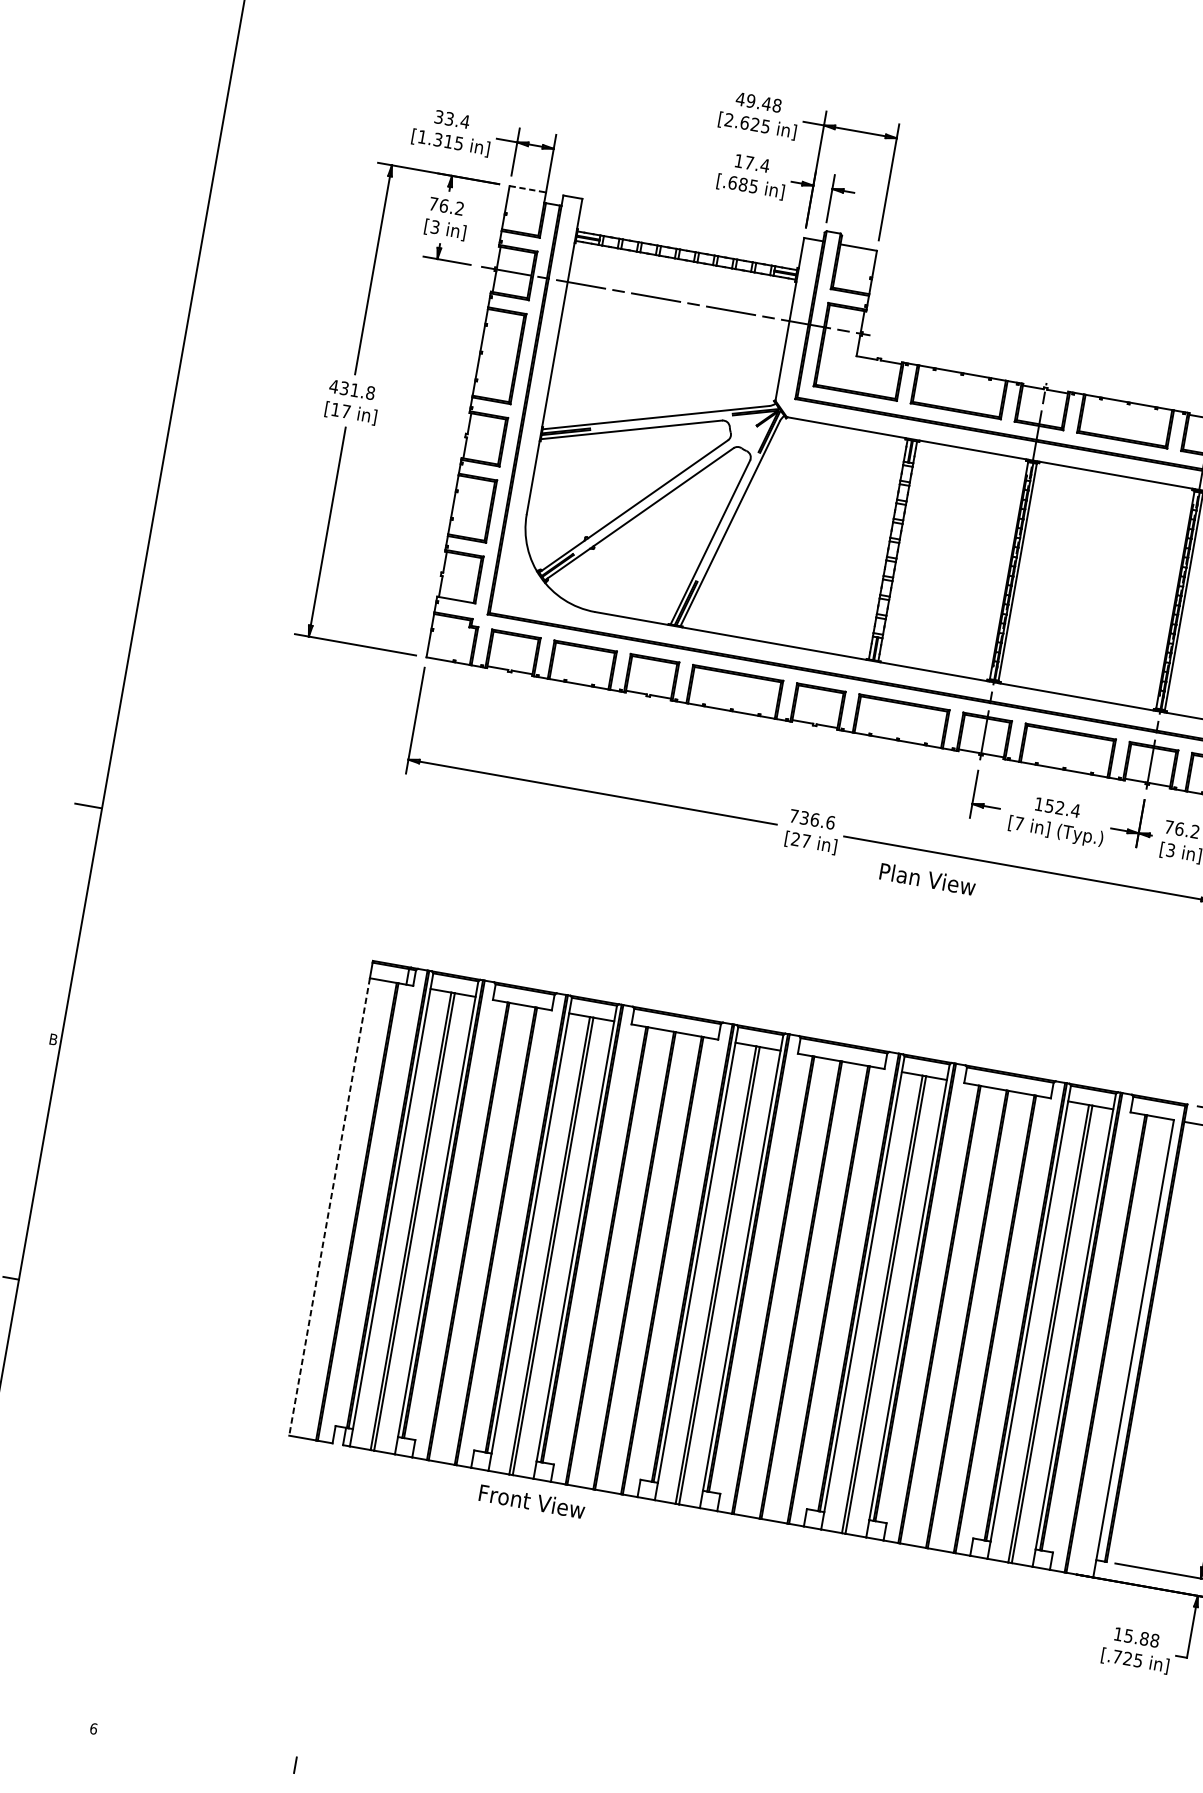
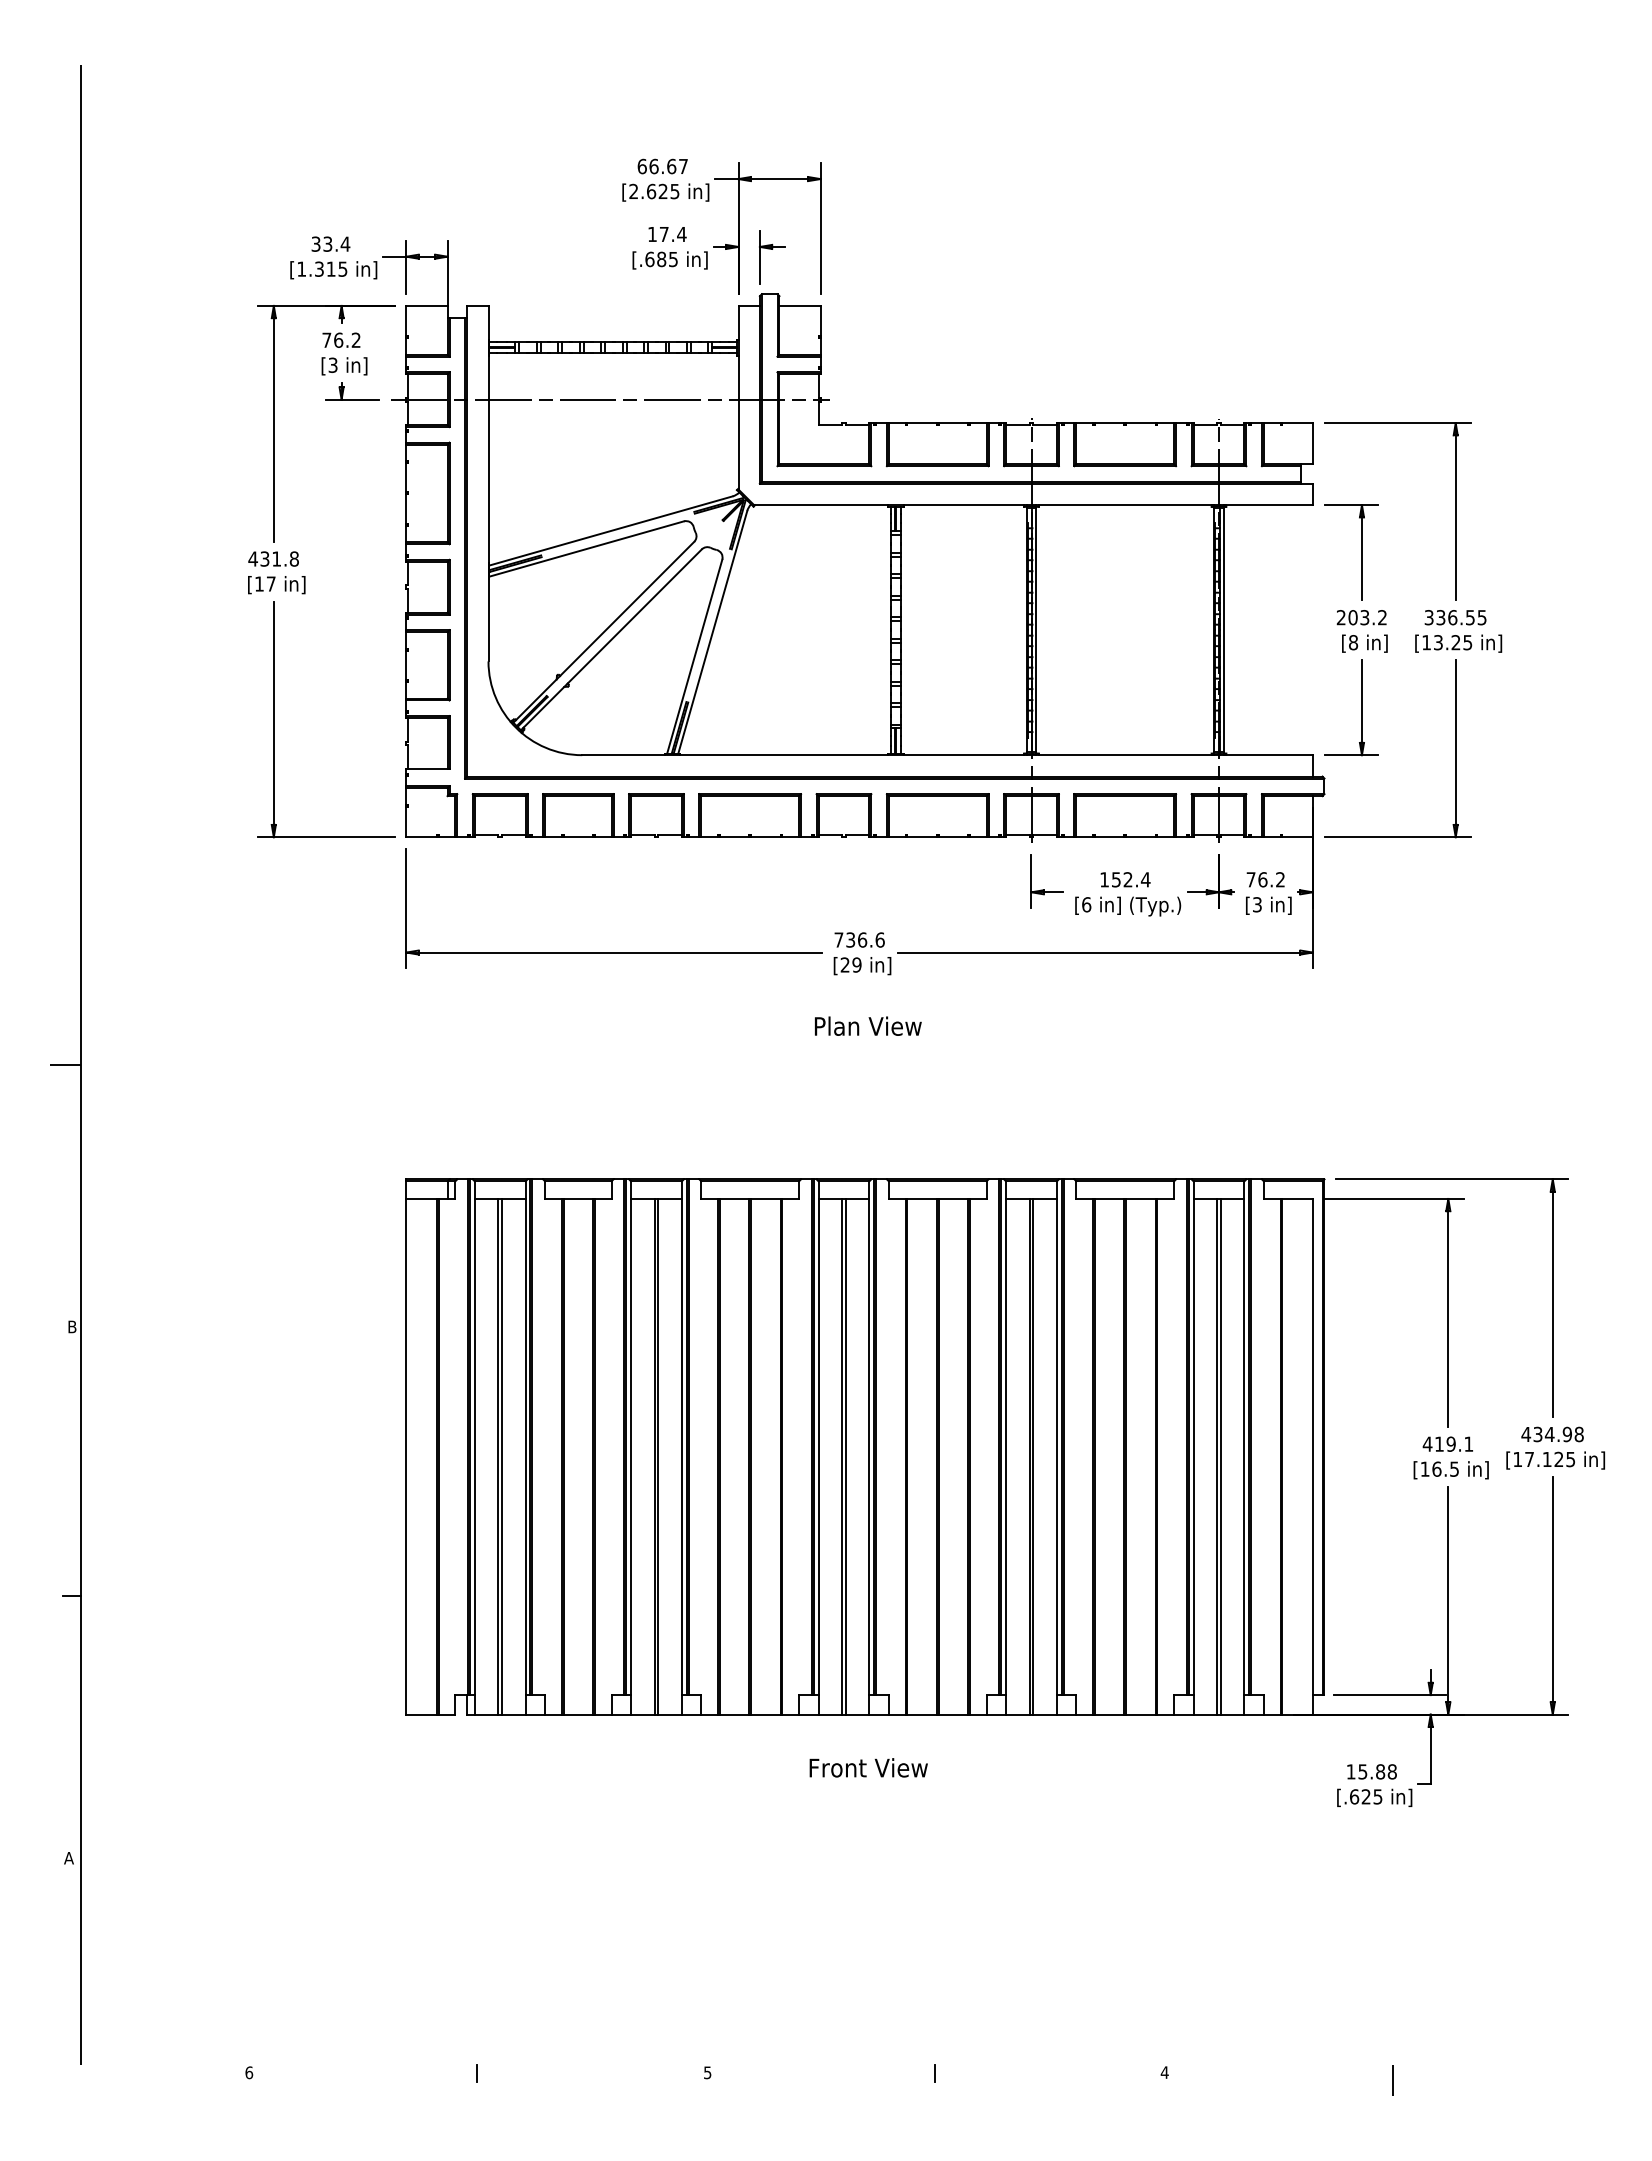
text: (758, 102) -> (662, 166), 49.48 -> 66.67
line: (528, 188) -> (427, 305), dashed -> solid
text: (1019, 823) -> (1086, 904), [7 -> [6
text: (805, 840) -> (856, 964), [27 -> [29
text: (928, 878) -> (868, 1025), moved
line: (329, 1206) -> (406, 1456), dashed -> solid
text: (532, 1501) -> (868, 1767), moved
text: (1117, 1656) -> (1354, 1796), [.725 -> [.625

